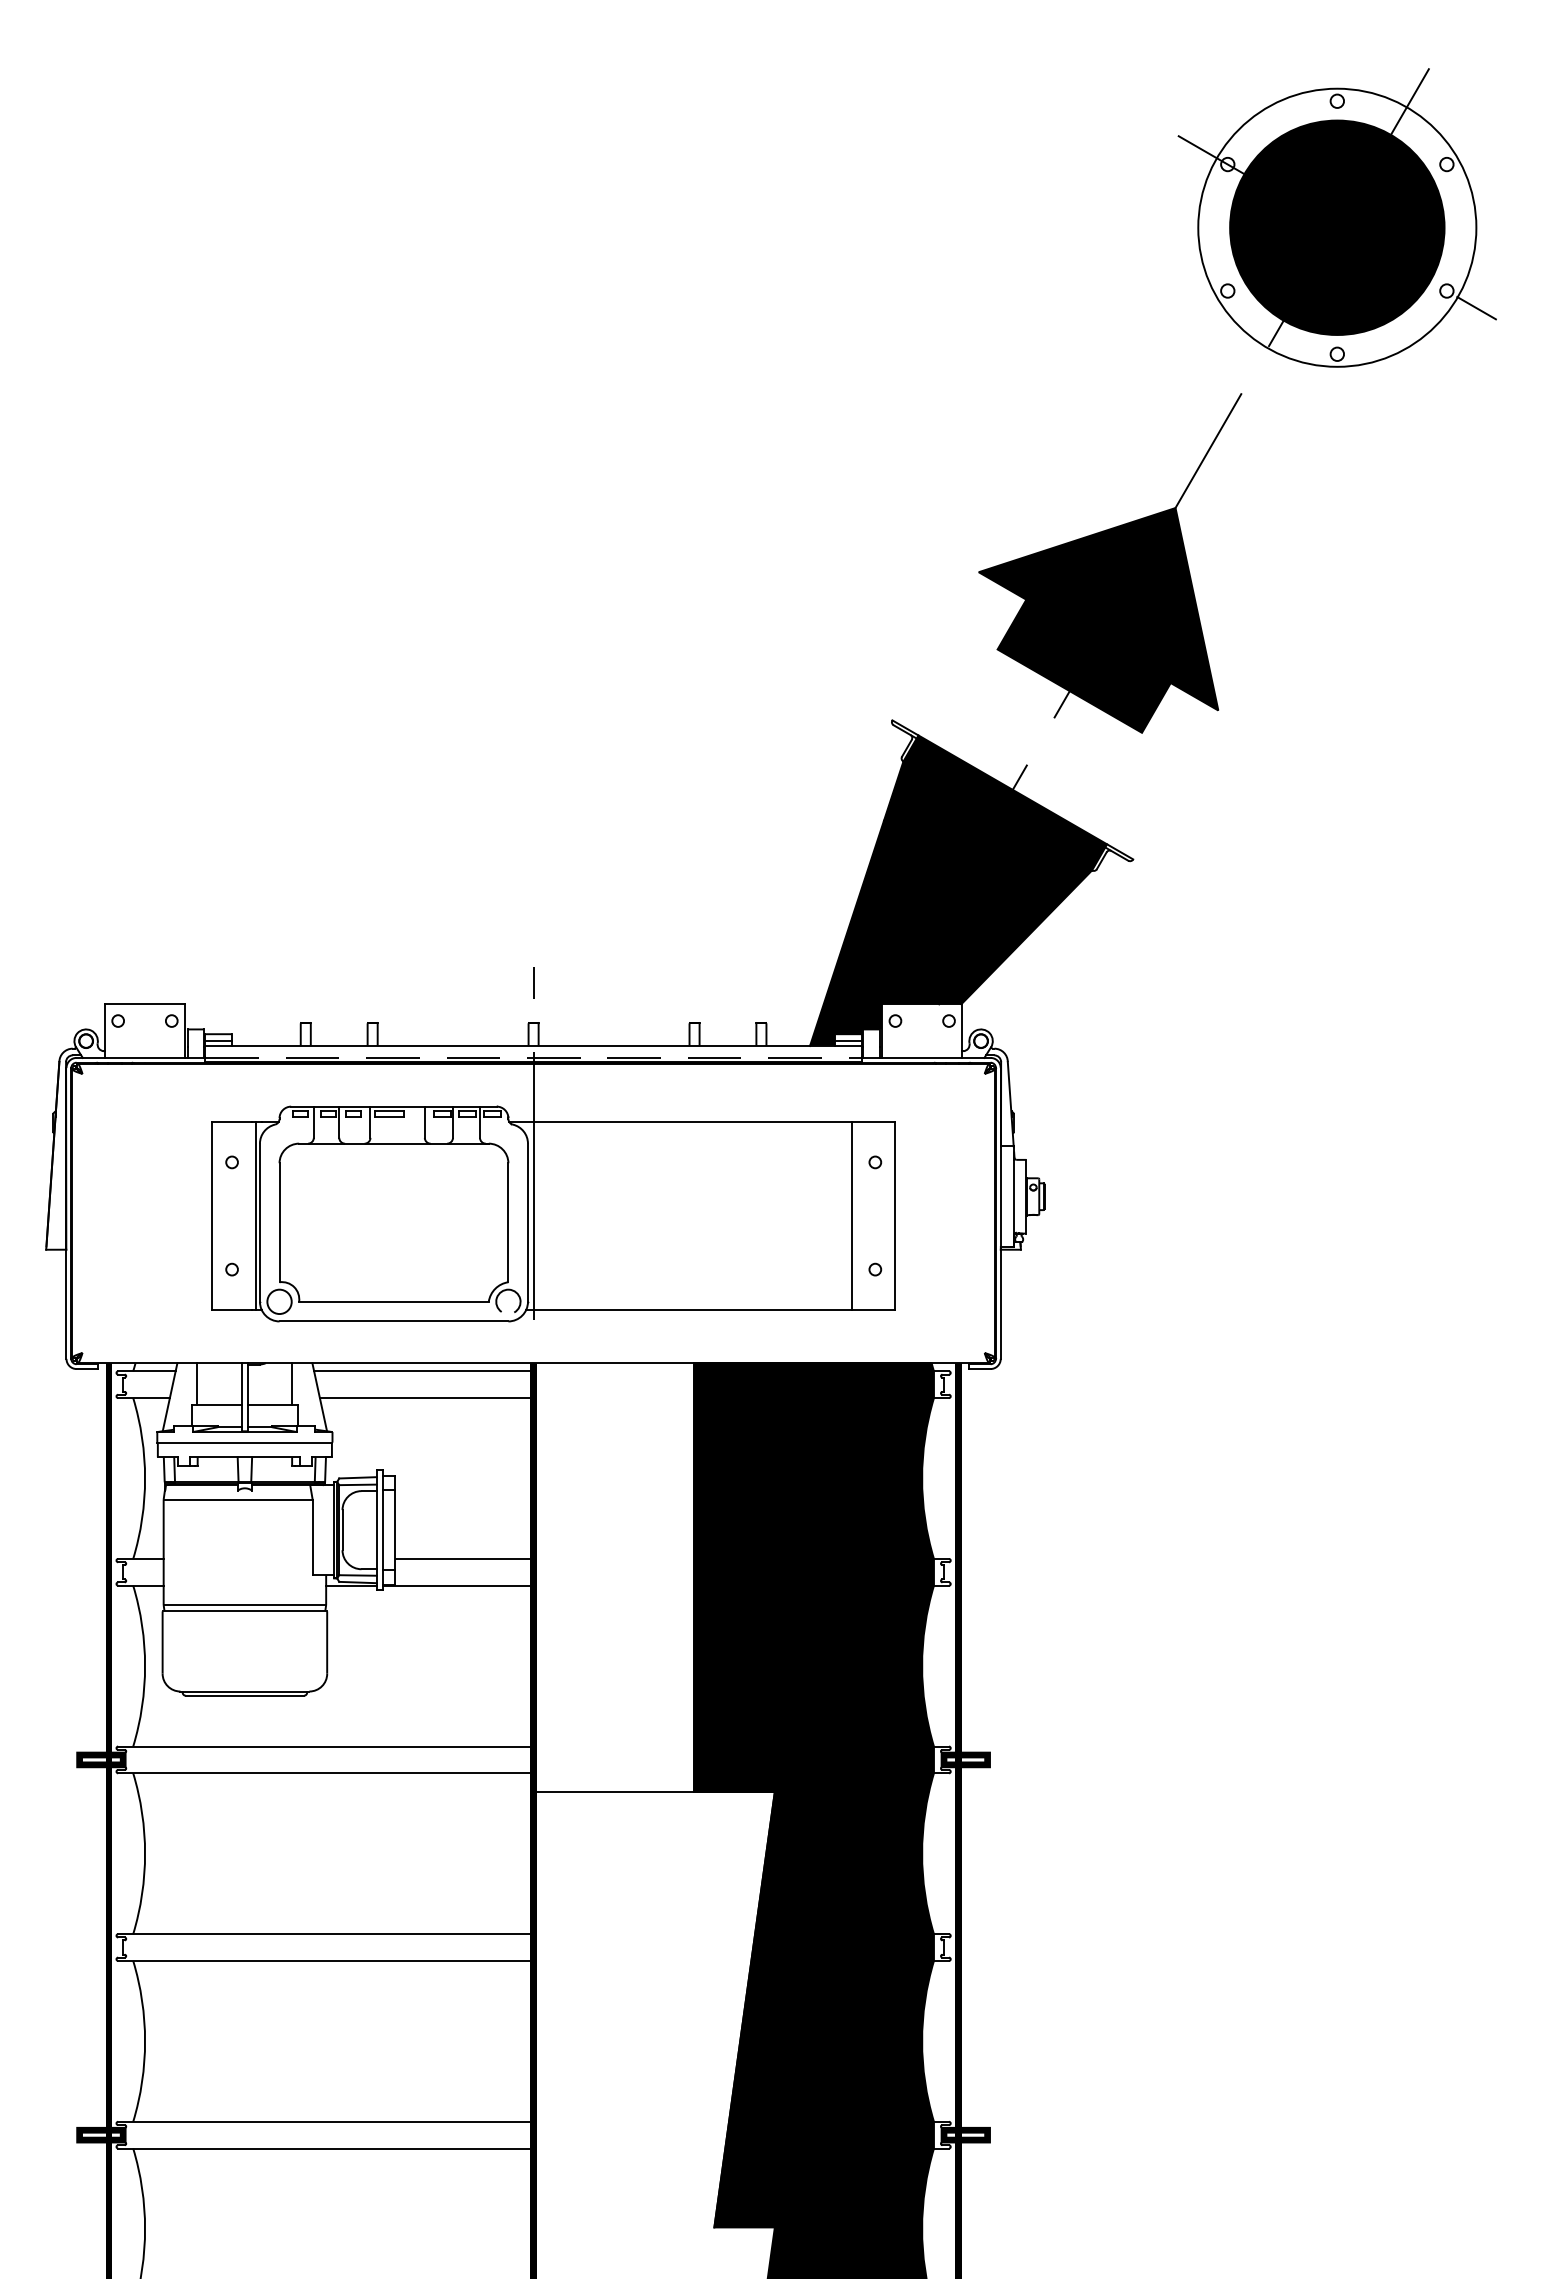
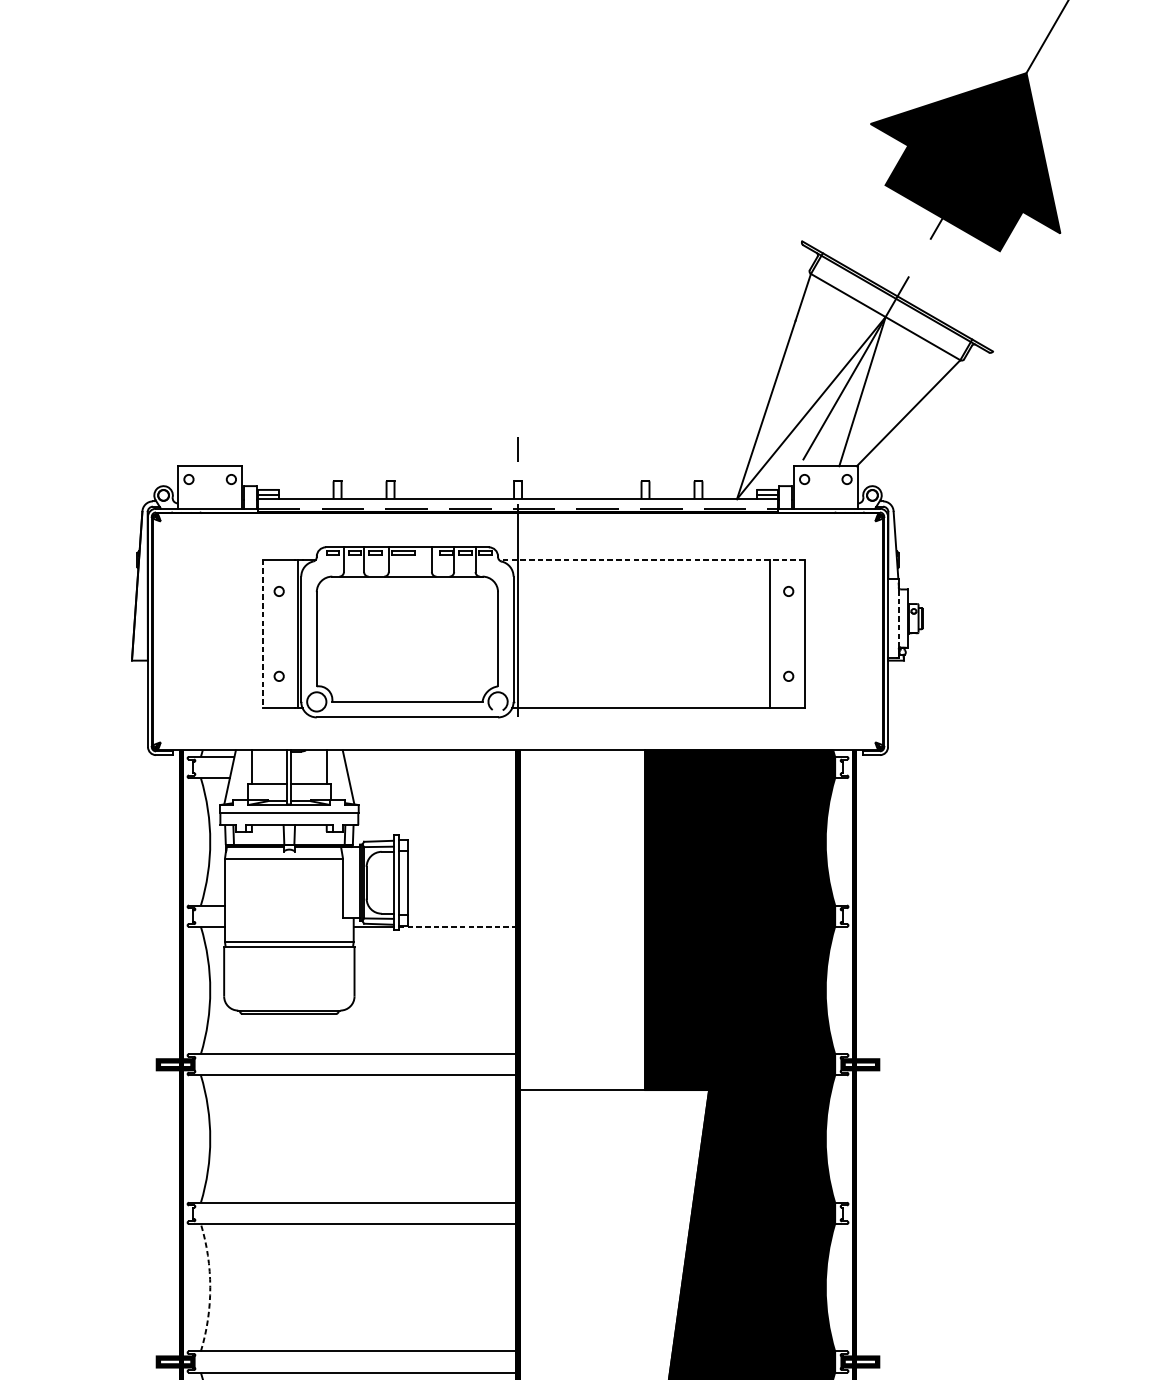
fill: (958, 890) -> (854, 376), removed
line: (701, 1122) -> (651, 559), solid -> dashed
line: (1014, 1196) -> (898, 618), solid -> dashed
line: (211, 1216) -> (262, 634), solid -> dashed
line: (423, 1371) -> (430, 757), removed
line: (426, 1398) -> (433, 778), removed
line: (464, 1558) -> (463, 905), removed
line: (458, 1585) -> (458, 926), solid -> dashed
arc: (145, 2041) -> (210, 1287), solid -> dashed

